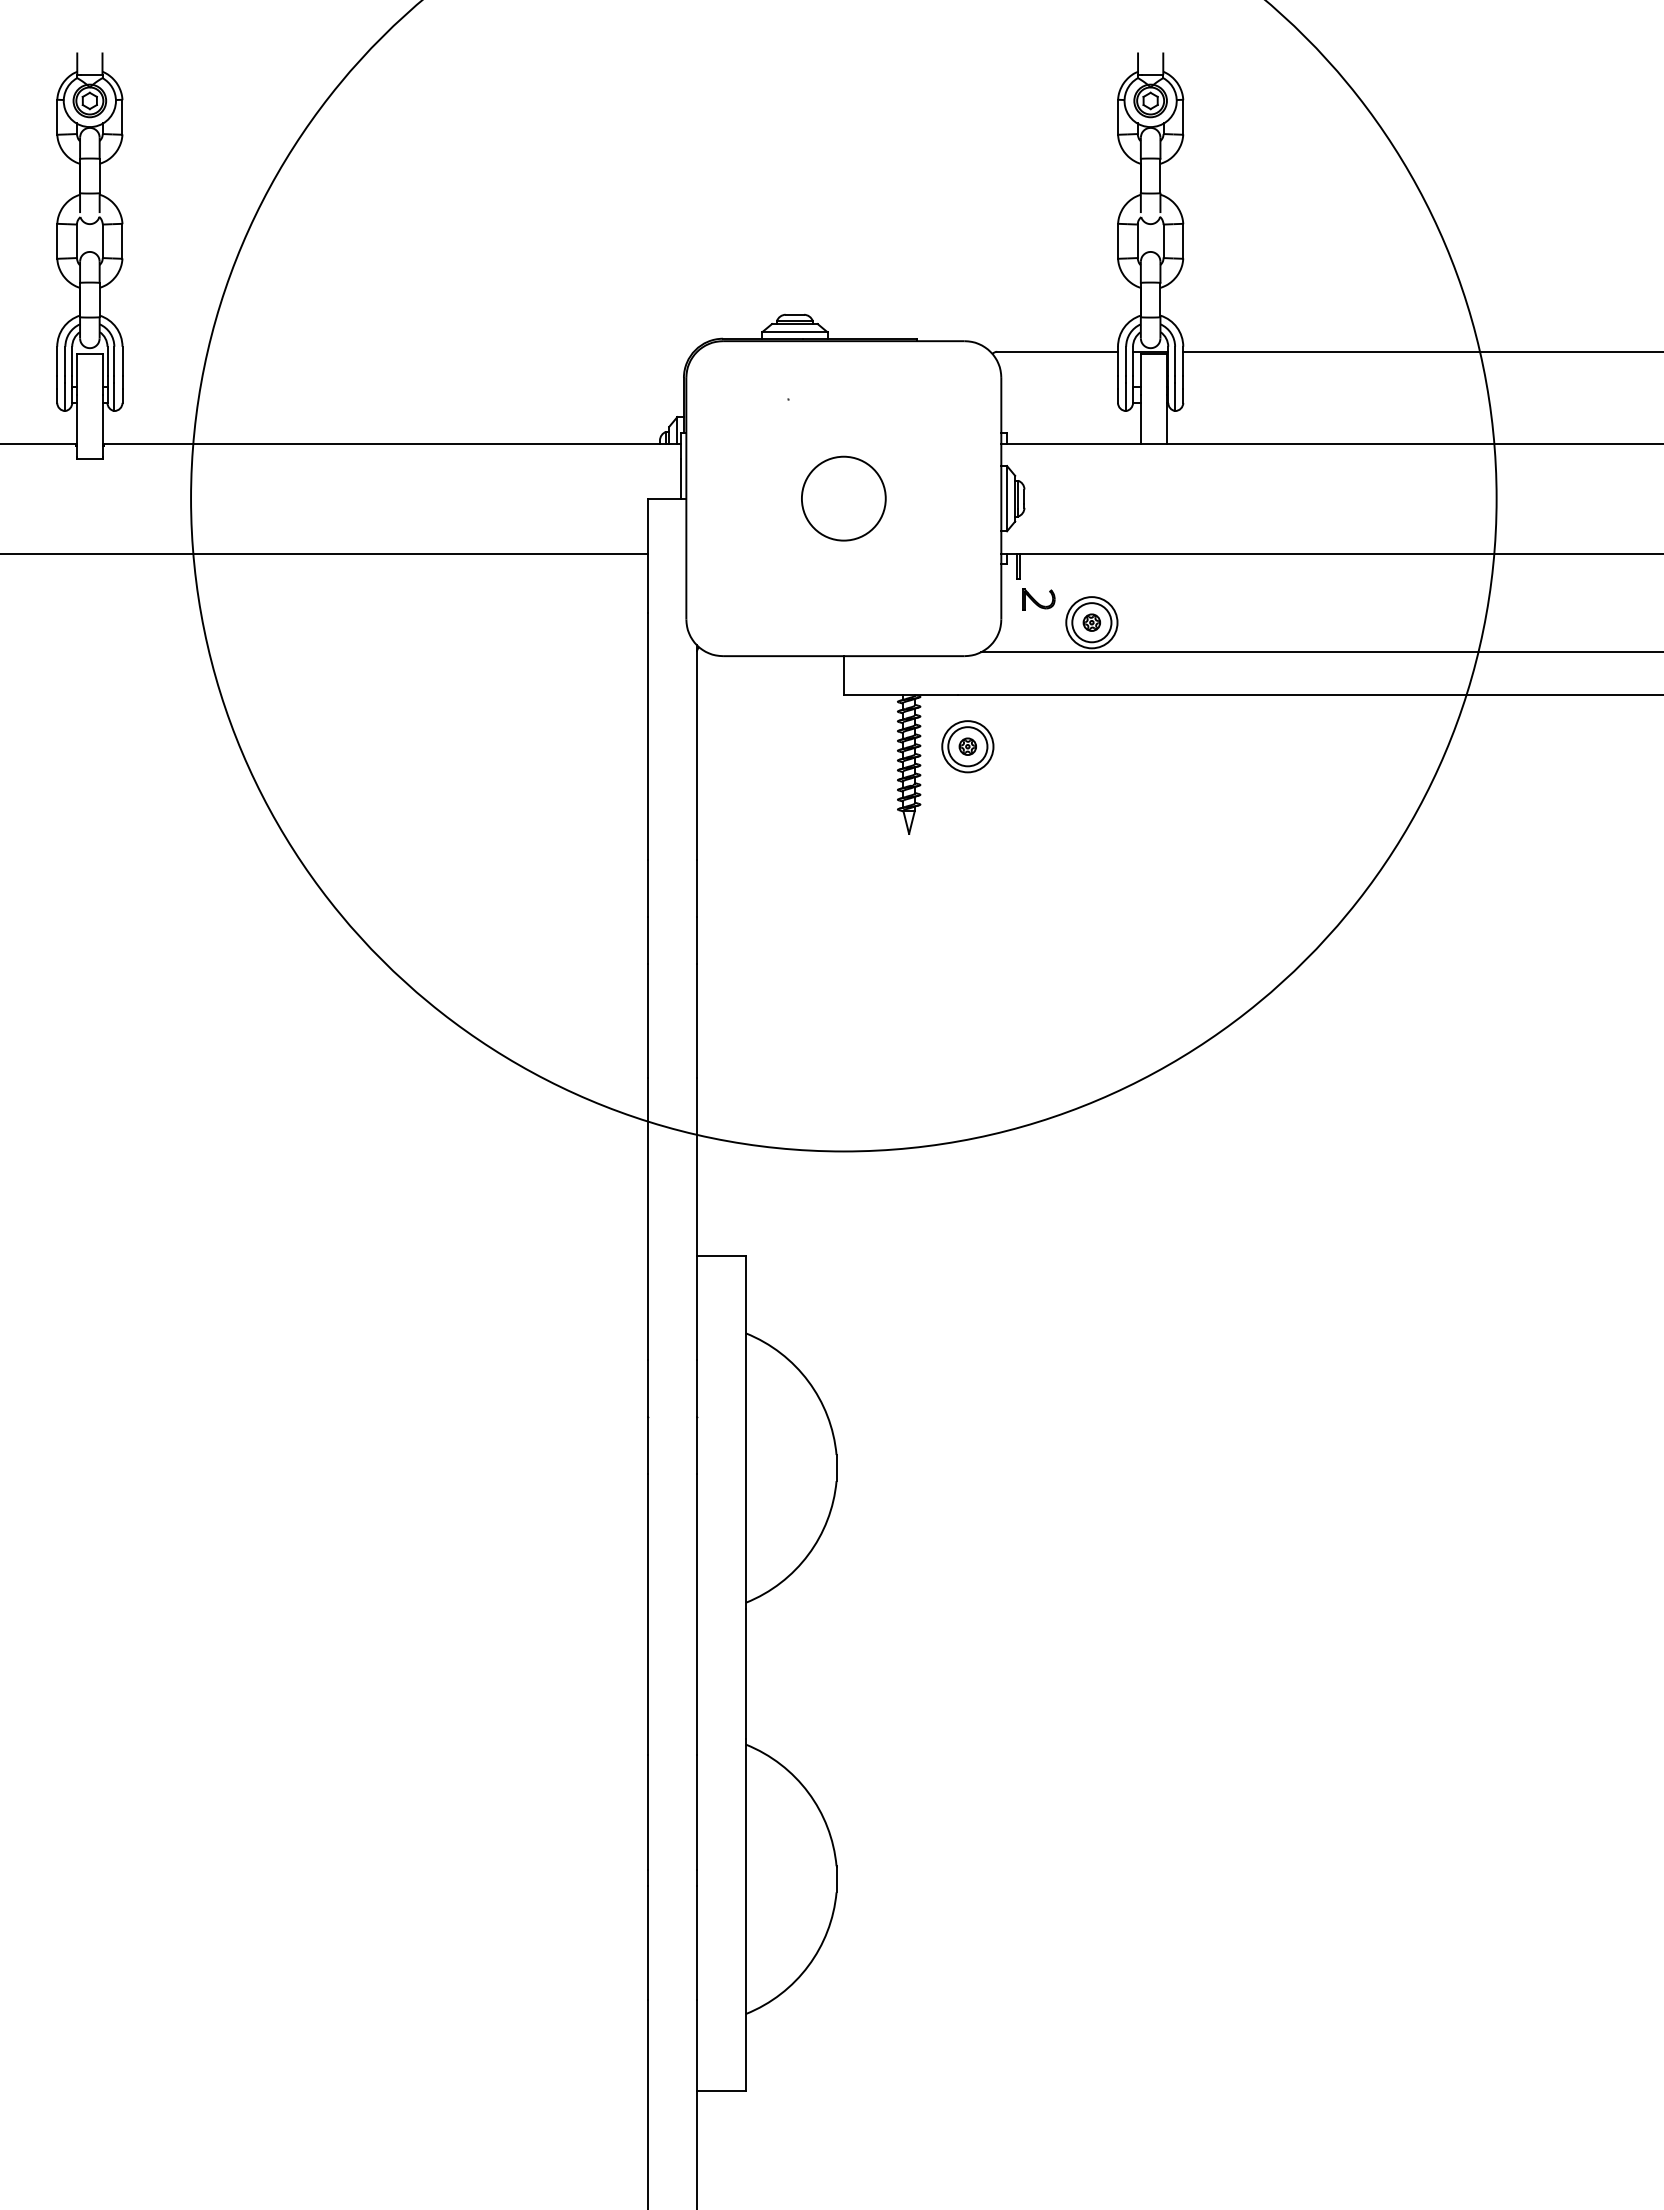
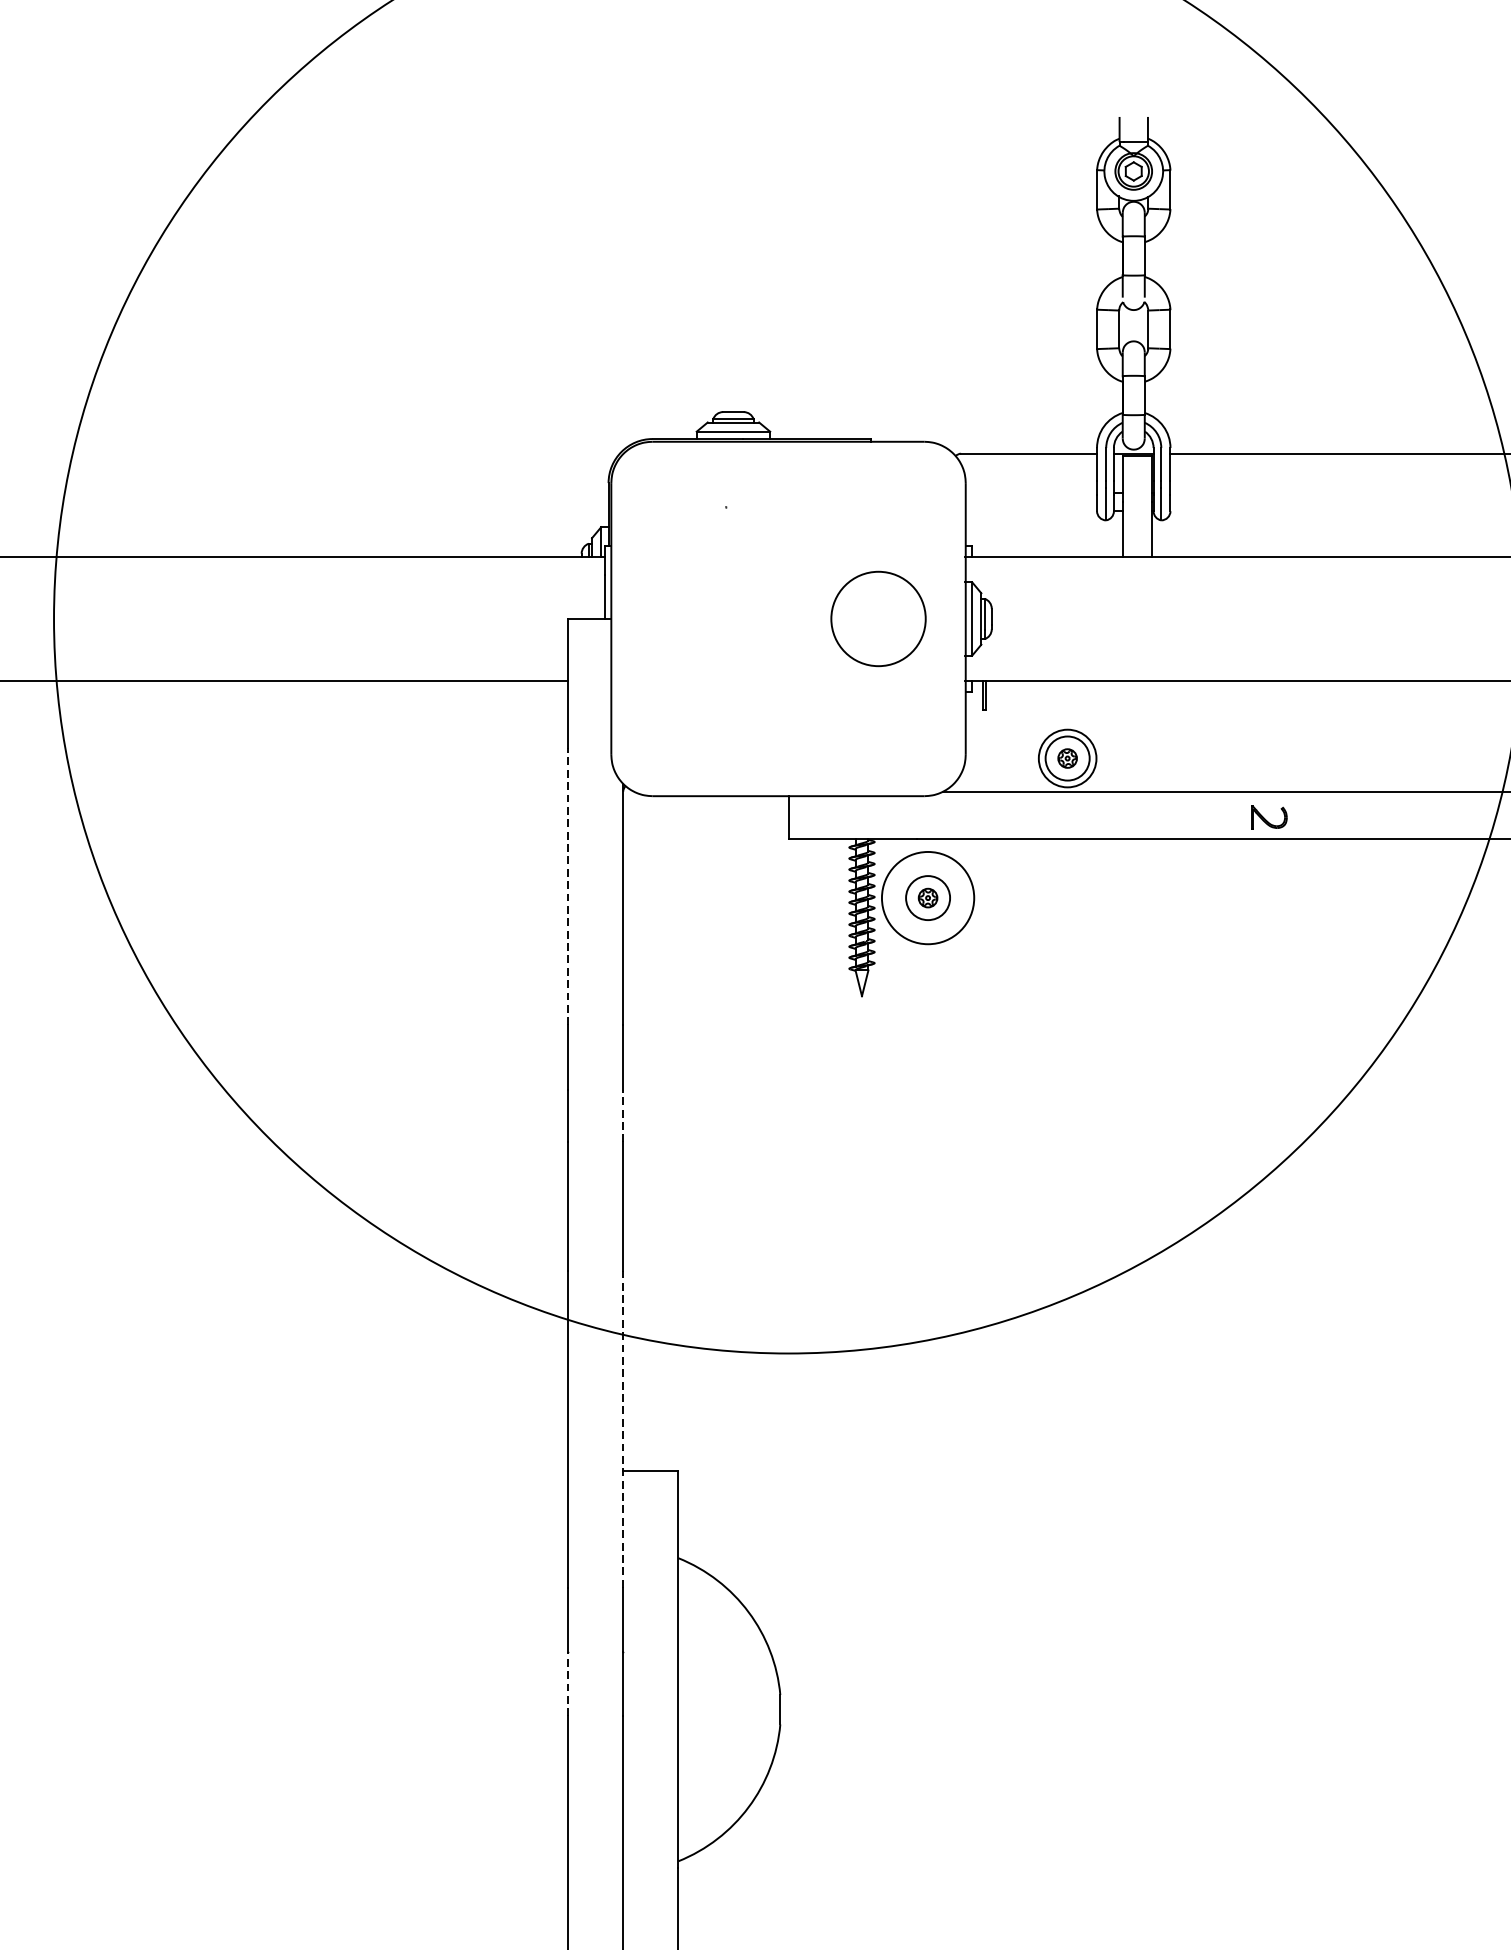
circle: (843, 498) -> (878, 618), moved
part: (1038, 599) -> (1268, 817), moved
line: (648, 735) -> (568, 885), solid -> dashed
circle: (967, 746) -> (927, 897), size x1.6
line: (696, 939) -> (622, 1114), solid -> dashed
line: (696, 1218) -> (622, 1428), solid -> dashed
line: (648, 1445) -> (568, 1684), solid -> dashed

